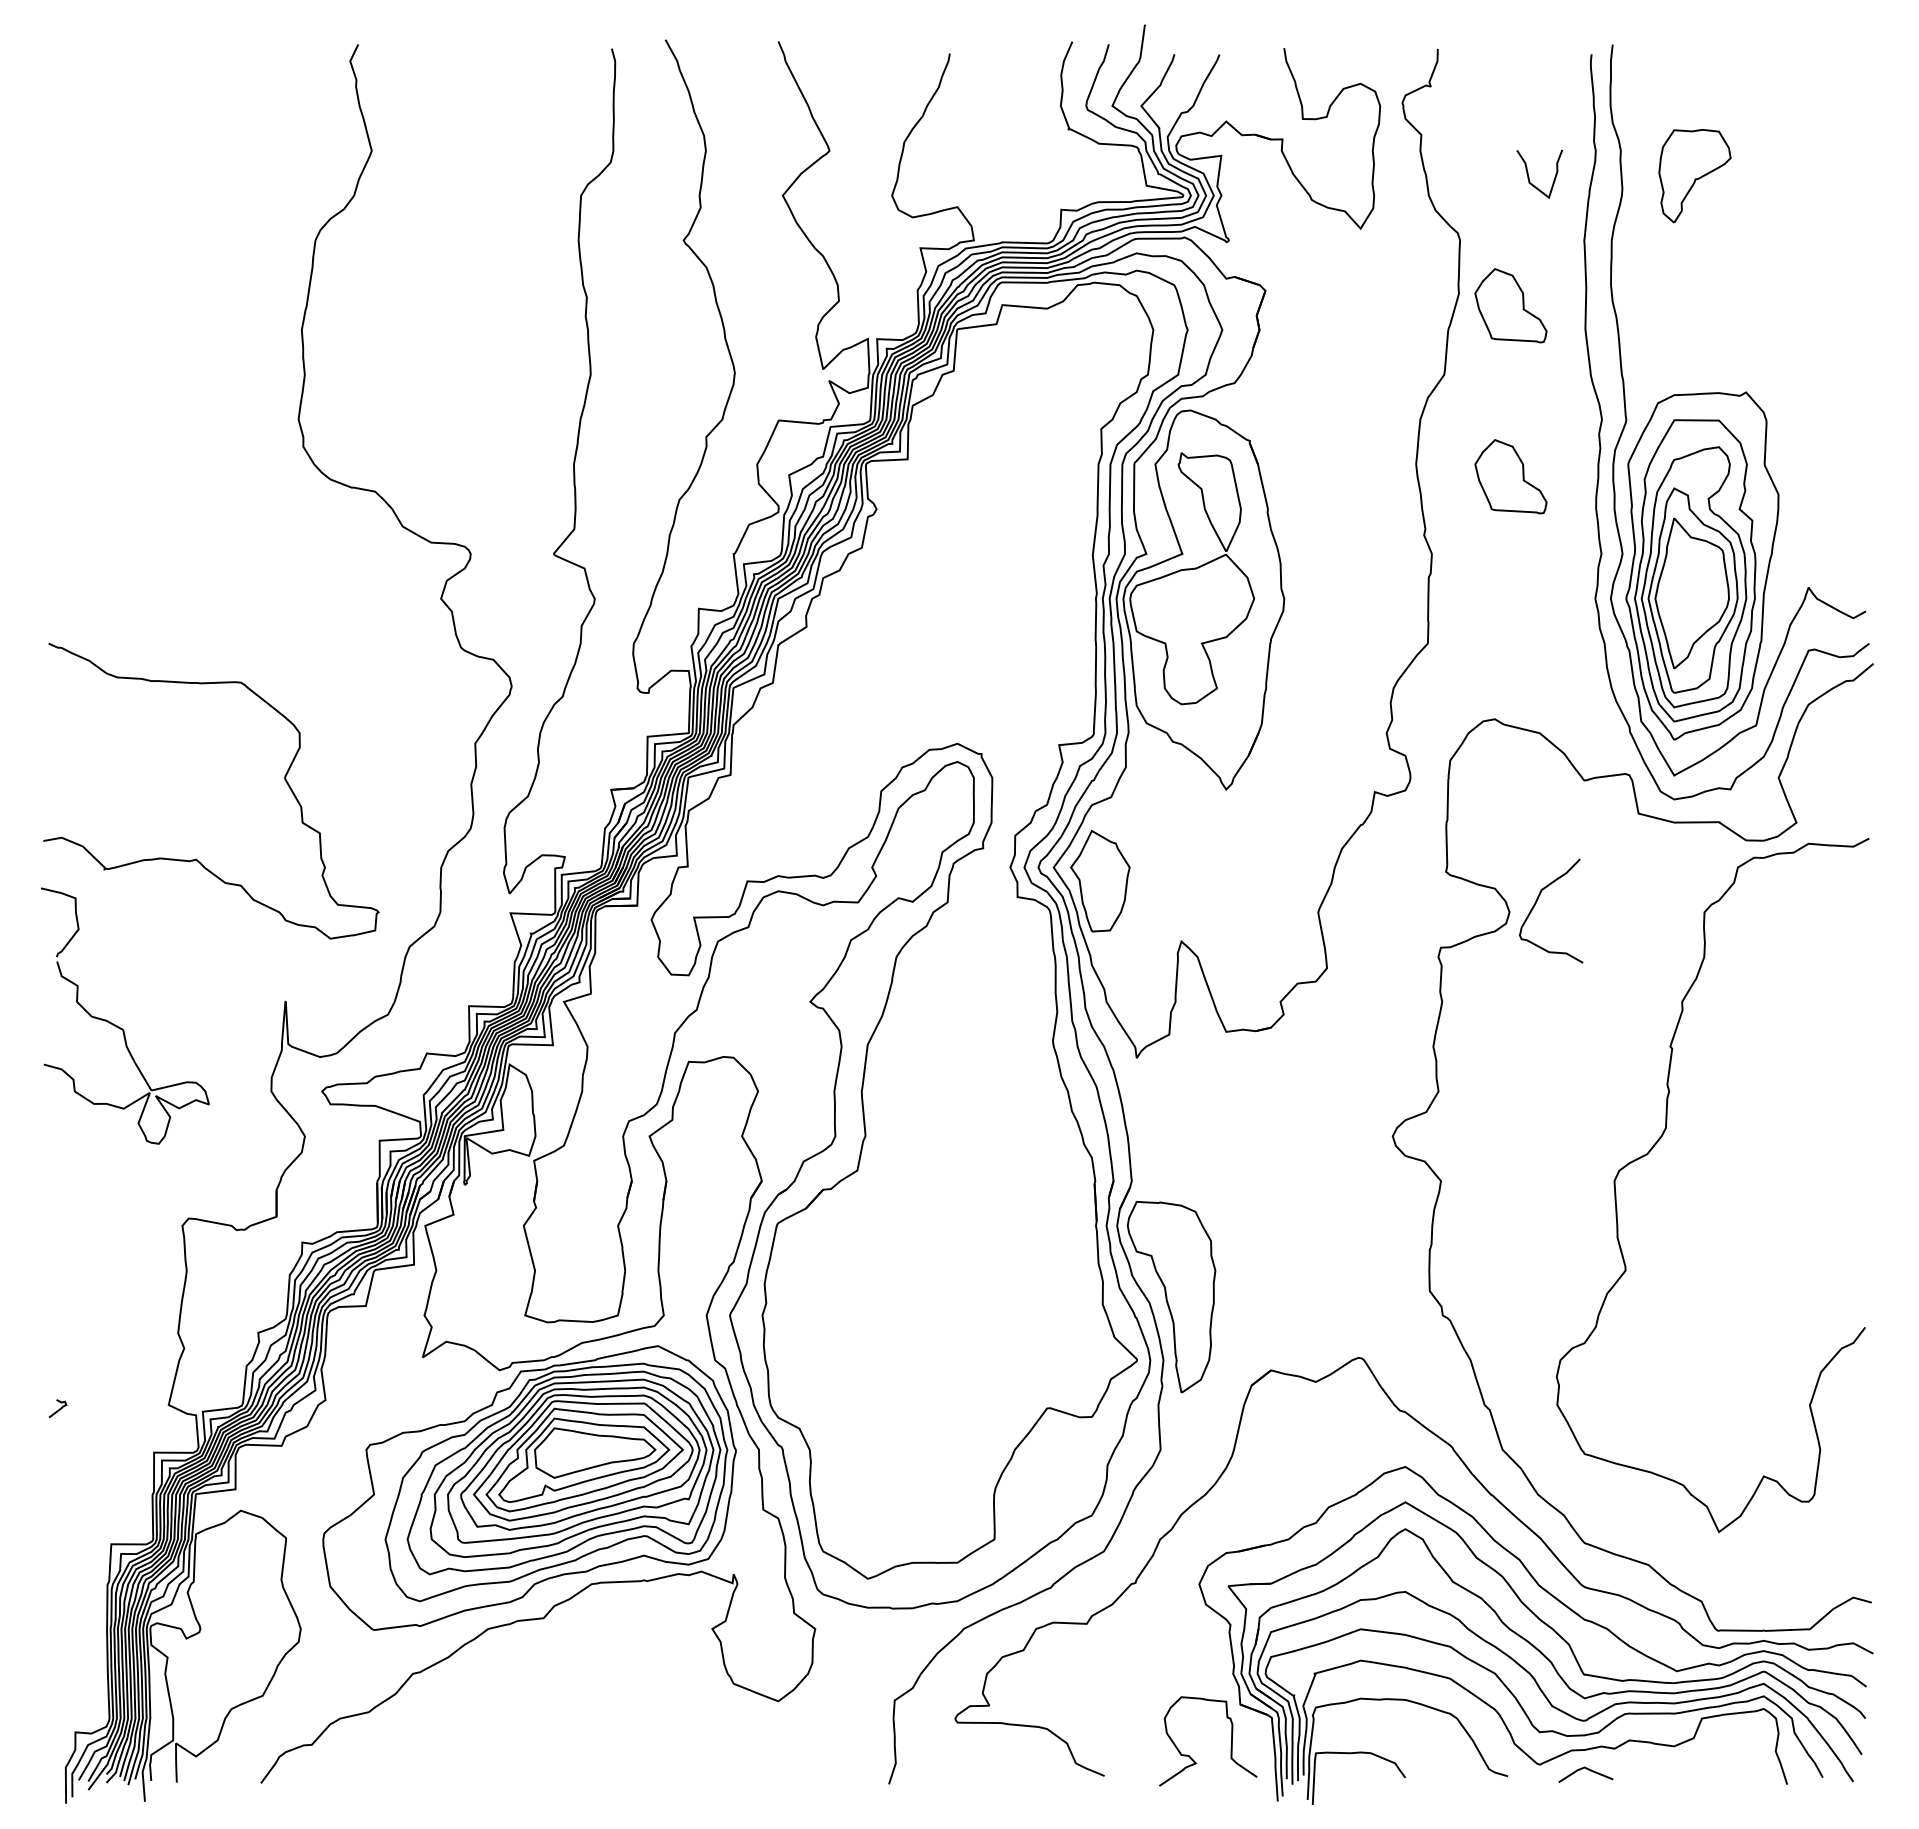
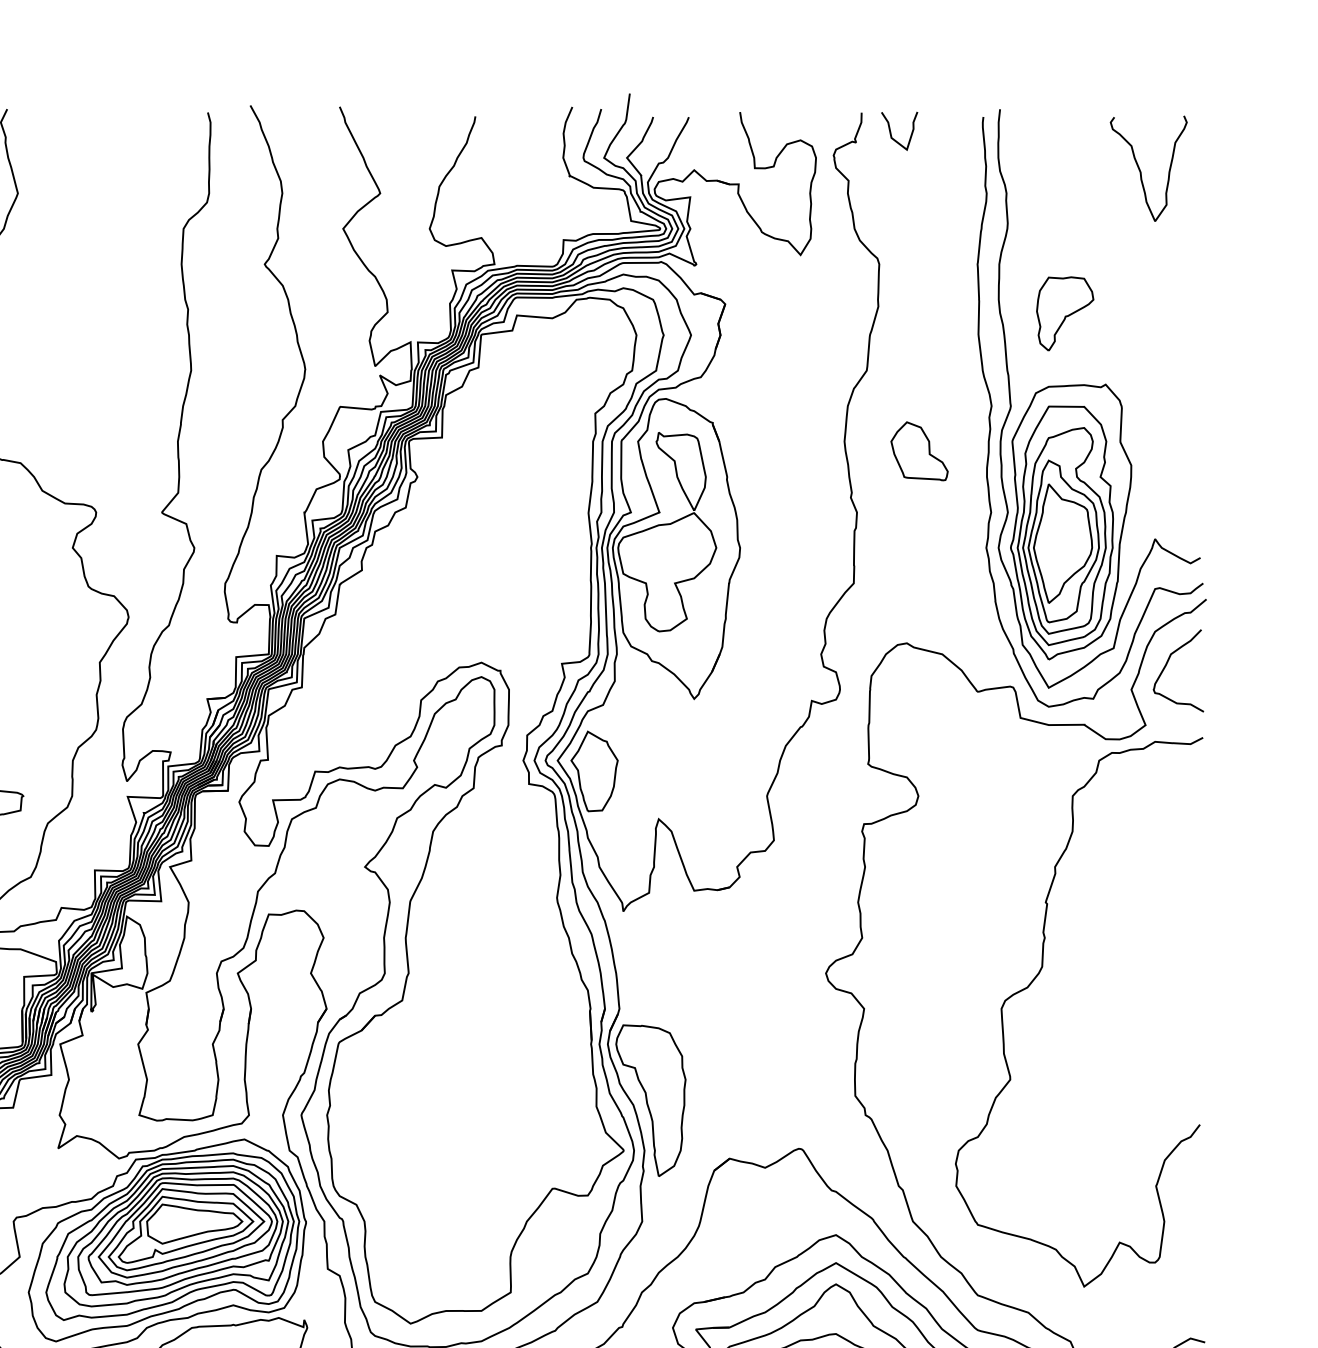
curve: (1790, 121) -> (1140, 170), added
curve: (1529, 176) -> (891, 132), moved
part: (1694, 176) -> (1064, 314), moved
part: (1510, 305) -> (919, 315), removed
curve: (1536, 903) -> (1166, 664), moved

